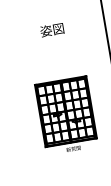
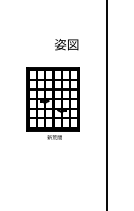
text: (52, 29) -> (66, 44), moved
part: (65, 115) -> (52, 103), moved

